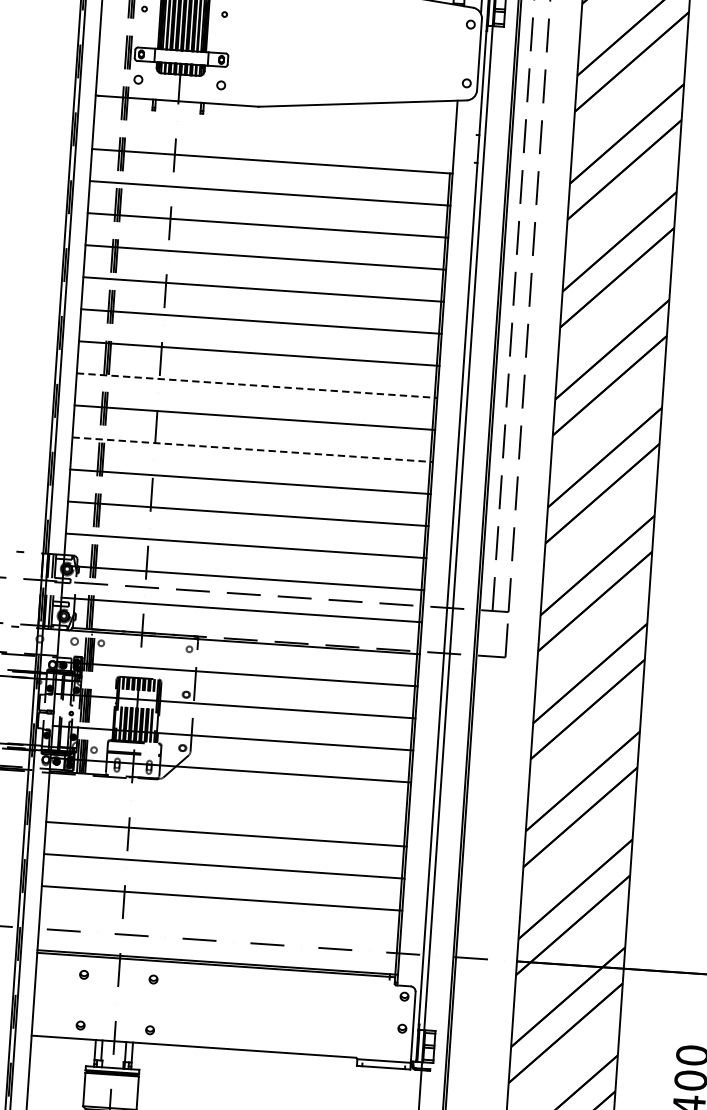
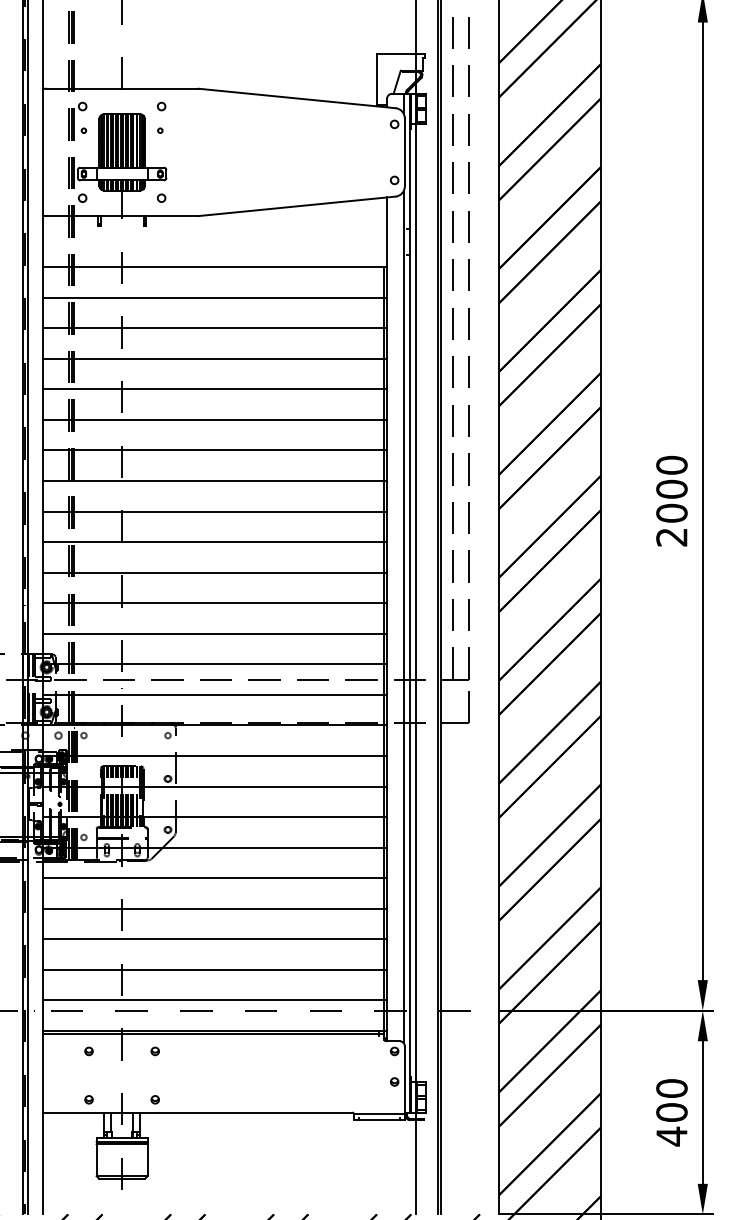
line: (257, 385) -> (215, 480), dashed -> solid
line: (253, 450) -> (215, 542), dashed -> solid
line: (444, 542) -> (403, 617), added
line: (229, 802) -> (215, 878), added
line: (220, 930) -> (215, 1000), added

